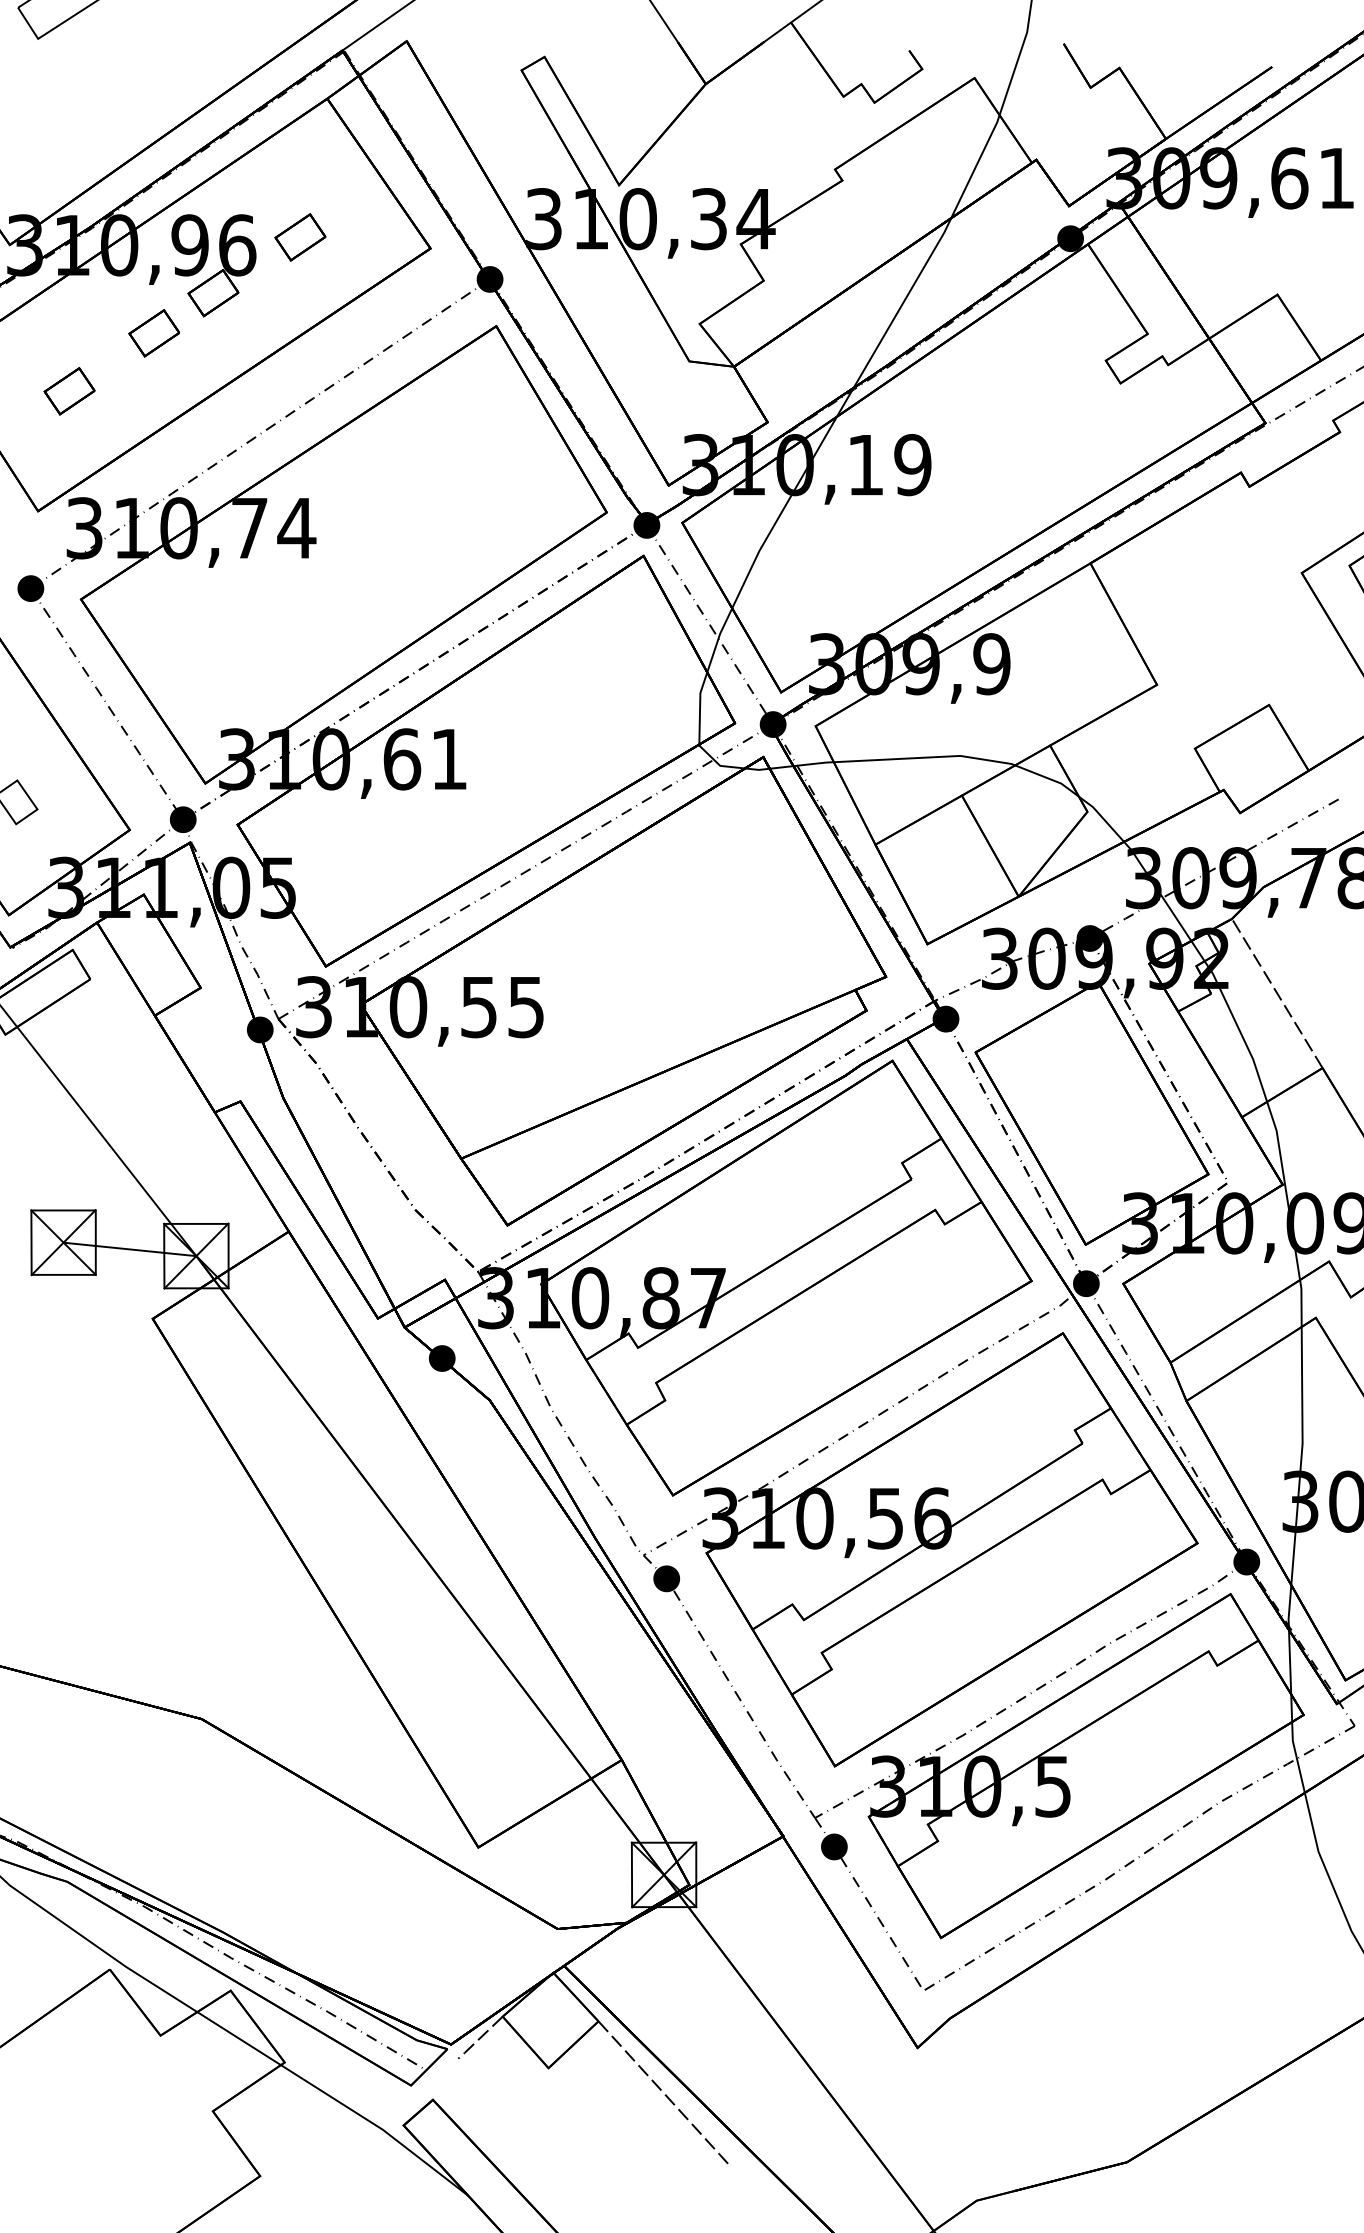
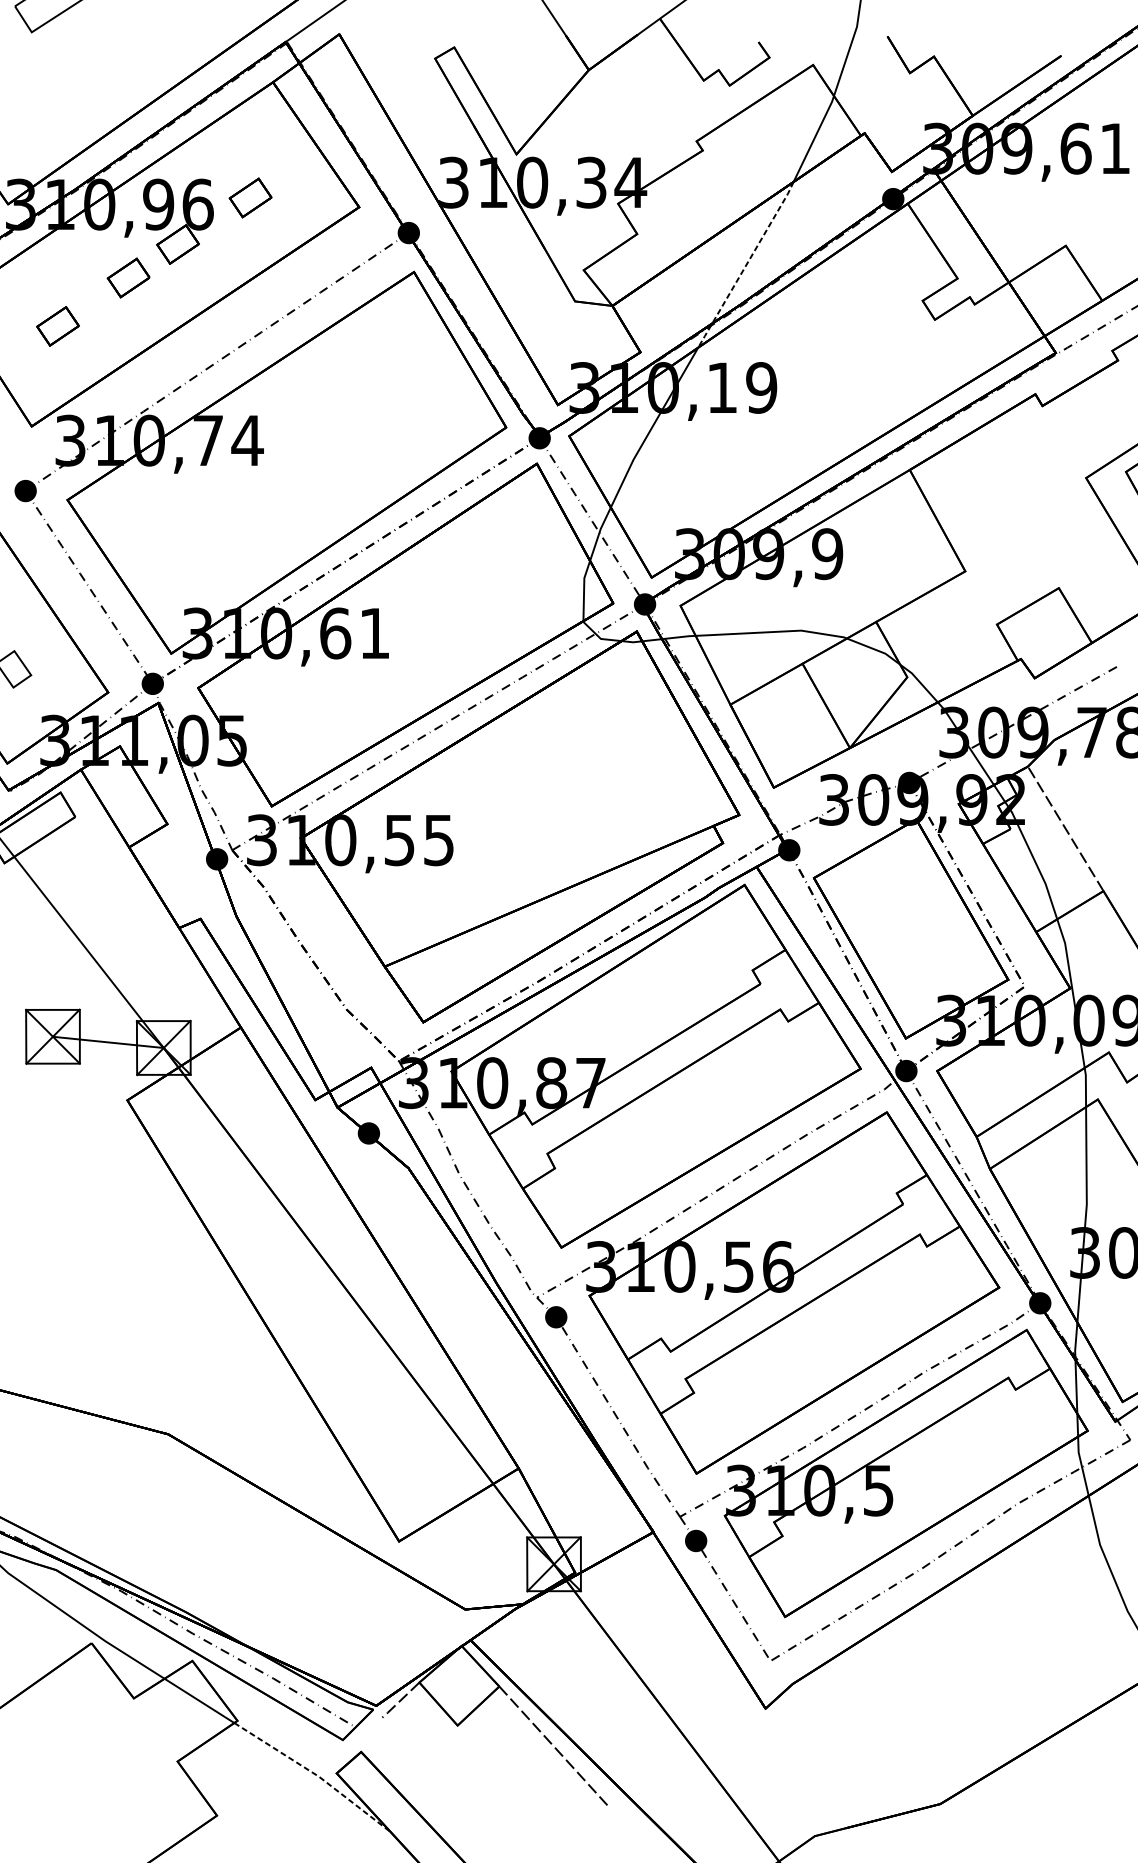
line: (894, 317) -> (746, 264), solid -> dashed
line: (378, 2127) -> (315, 1775), solid -> dashed

